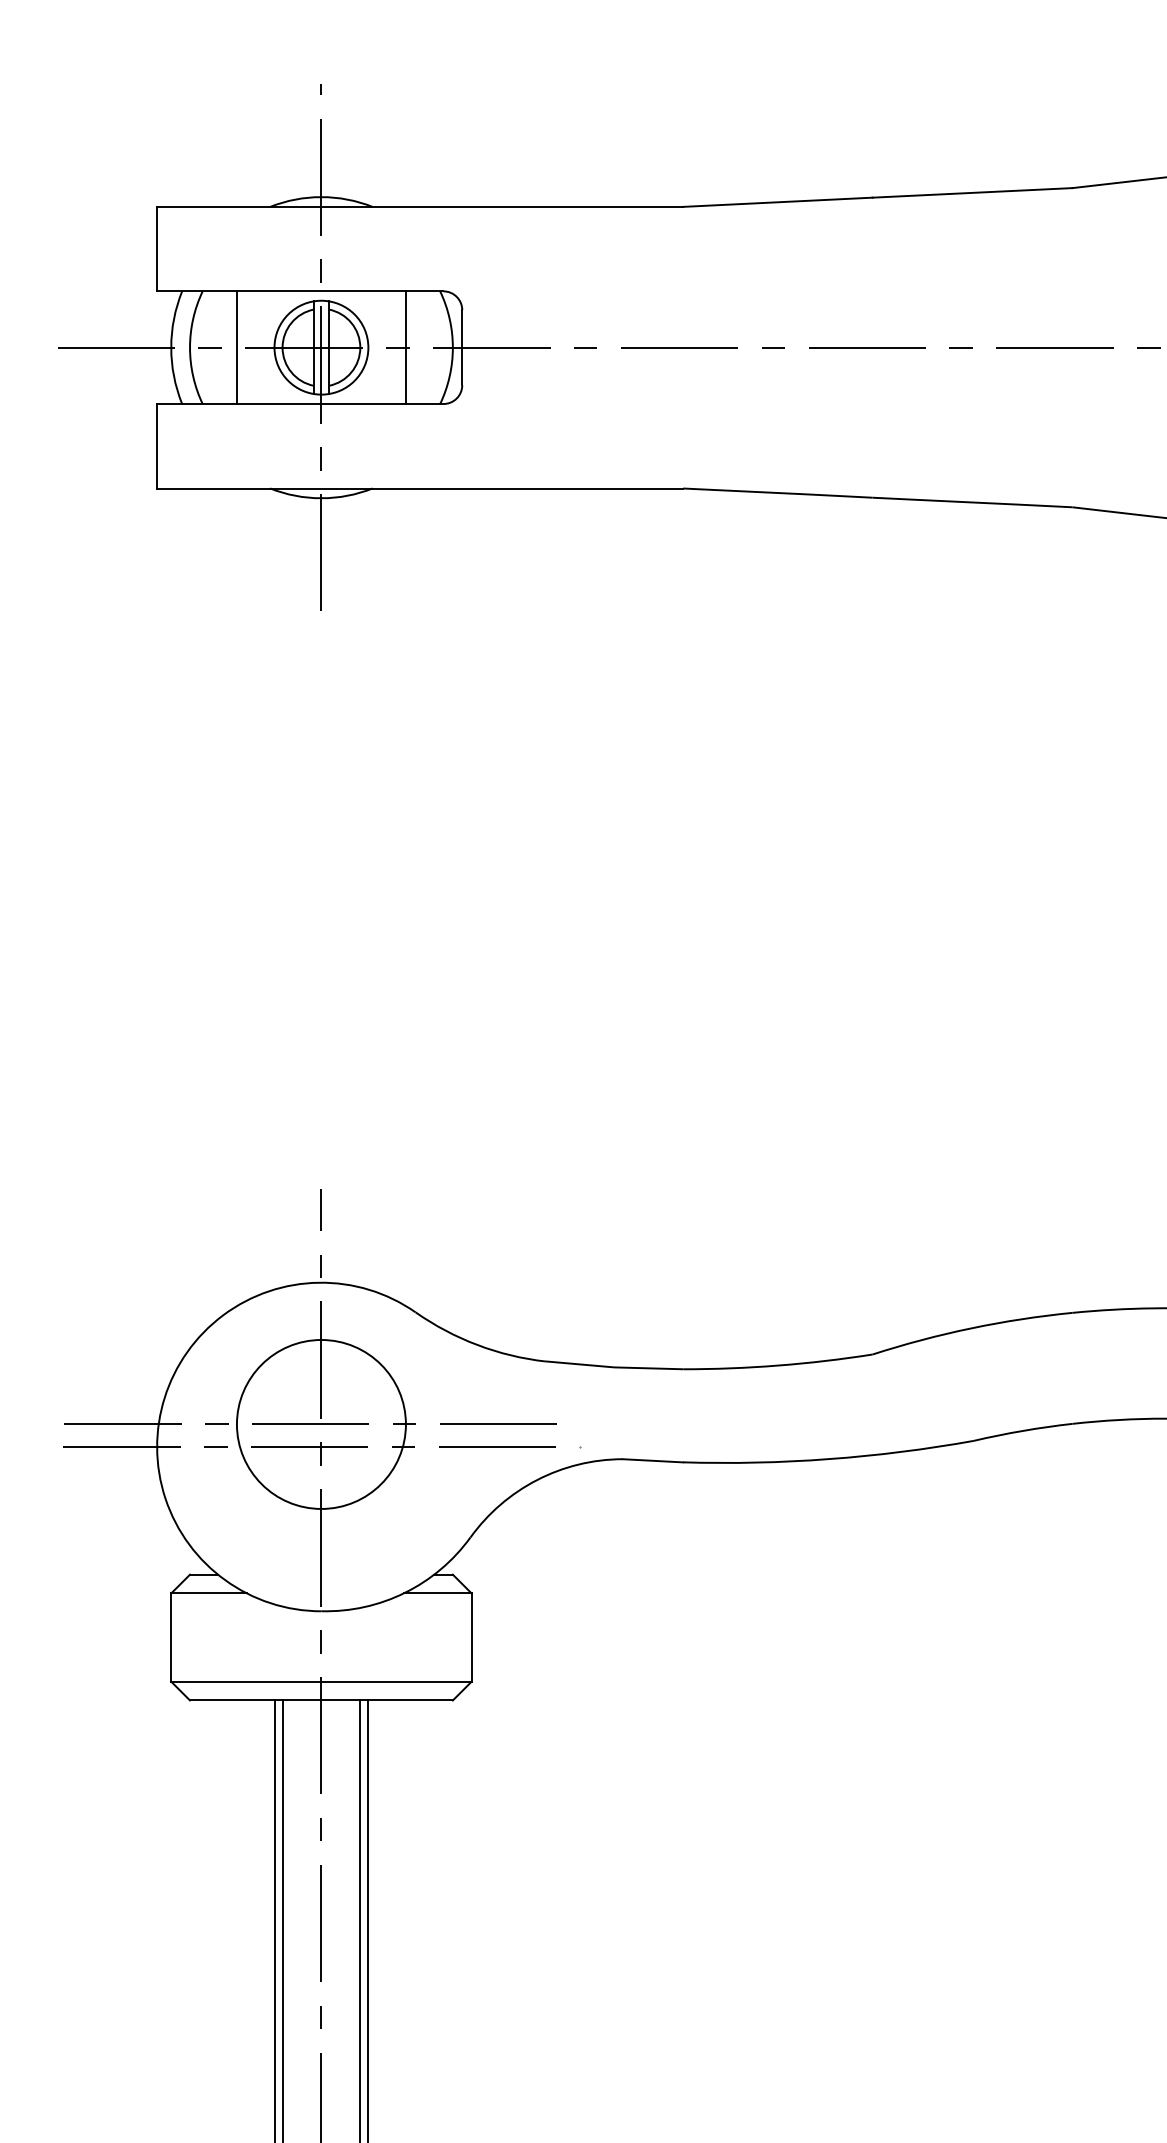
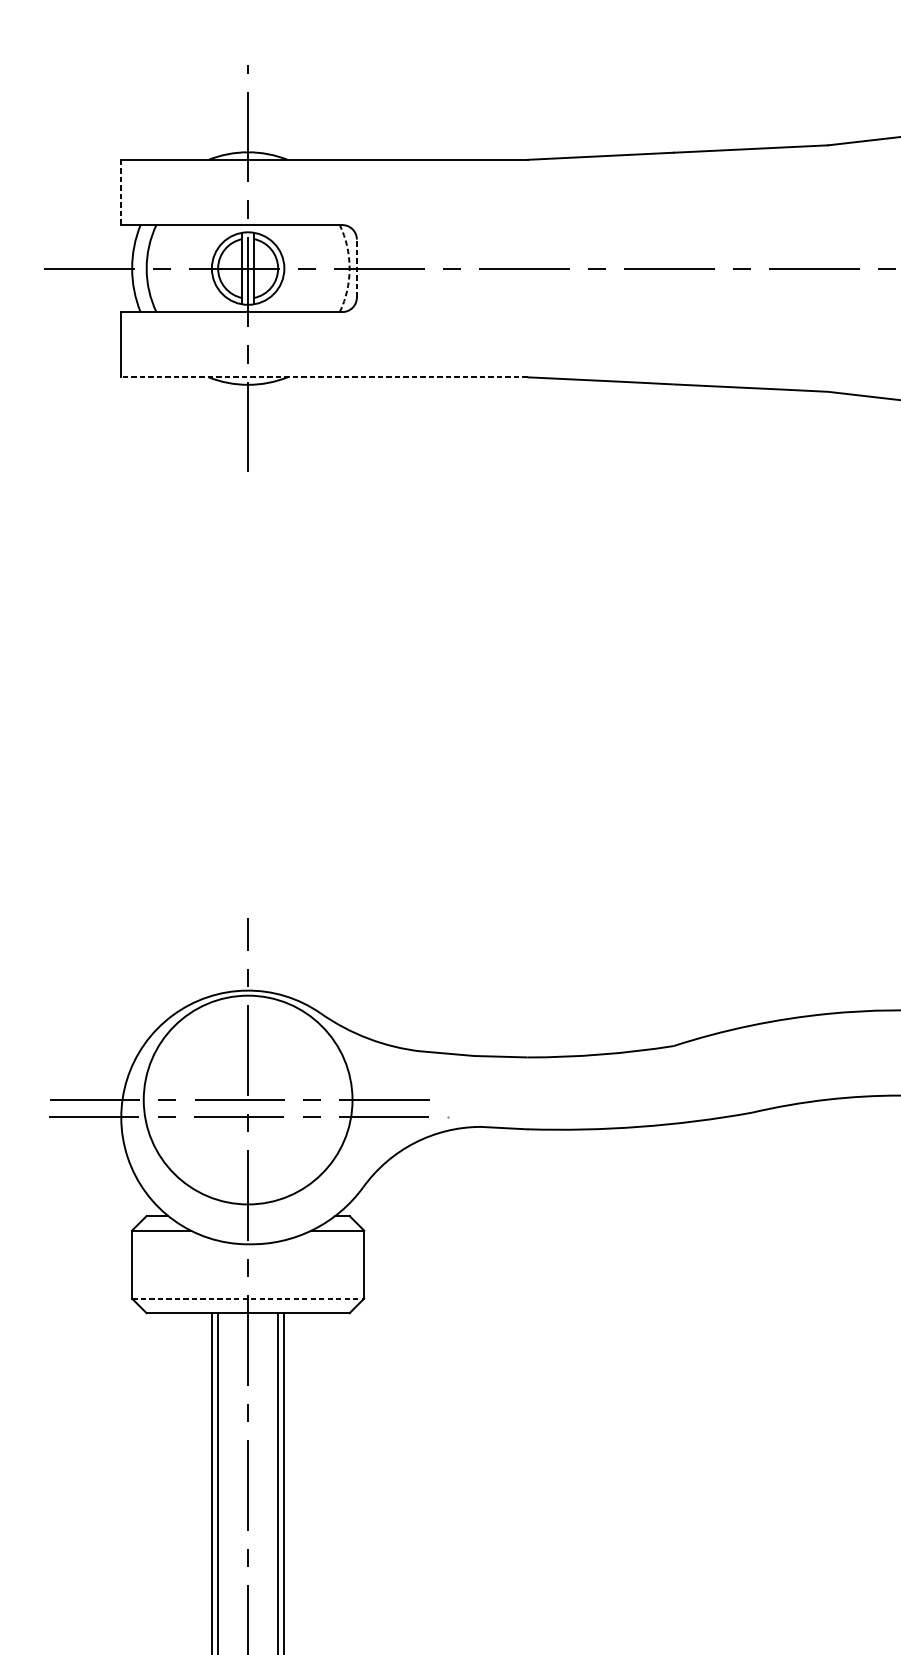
line: (157, 249) -> (121, 192), solid -> dashed
line: (236, 347) -> (182, 268), removed
line: (405, 347) -> (313, 268), removed
arc: (452, 347) -> (349, 268), solid -> dashed
line: (462, 347) -> (357, 268), solid -> dashed
line: (419, 488) -> (323, 377), solid -> dashed
circle: (320, 1423) -> (247, 1099), size x1.6
line: (321, 1681) -> (248, 1298), solid -> dashed

